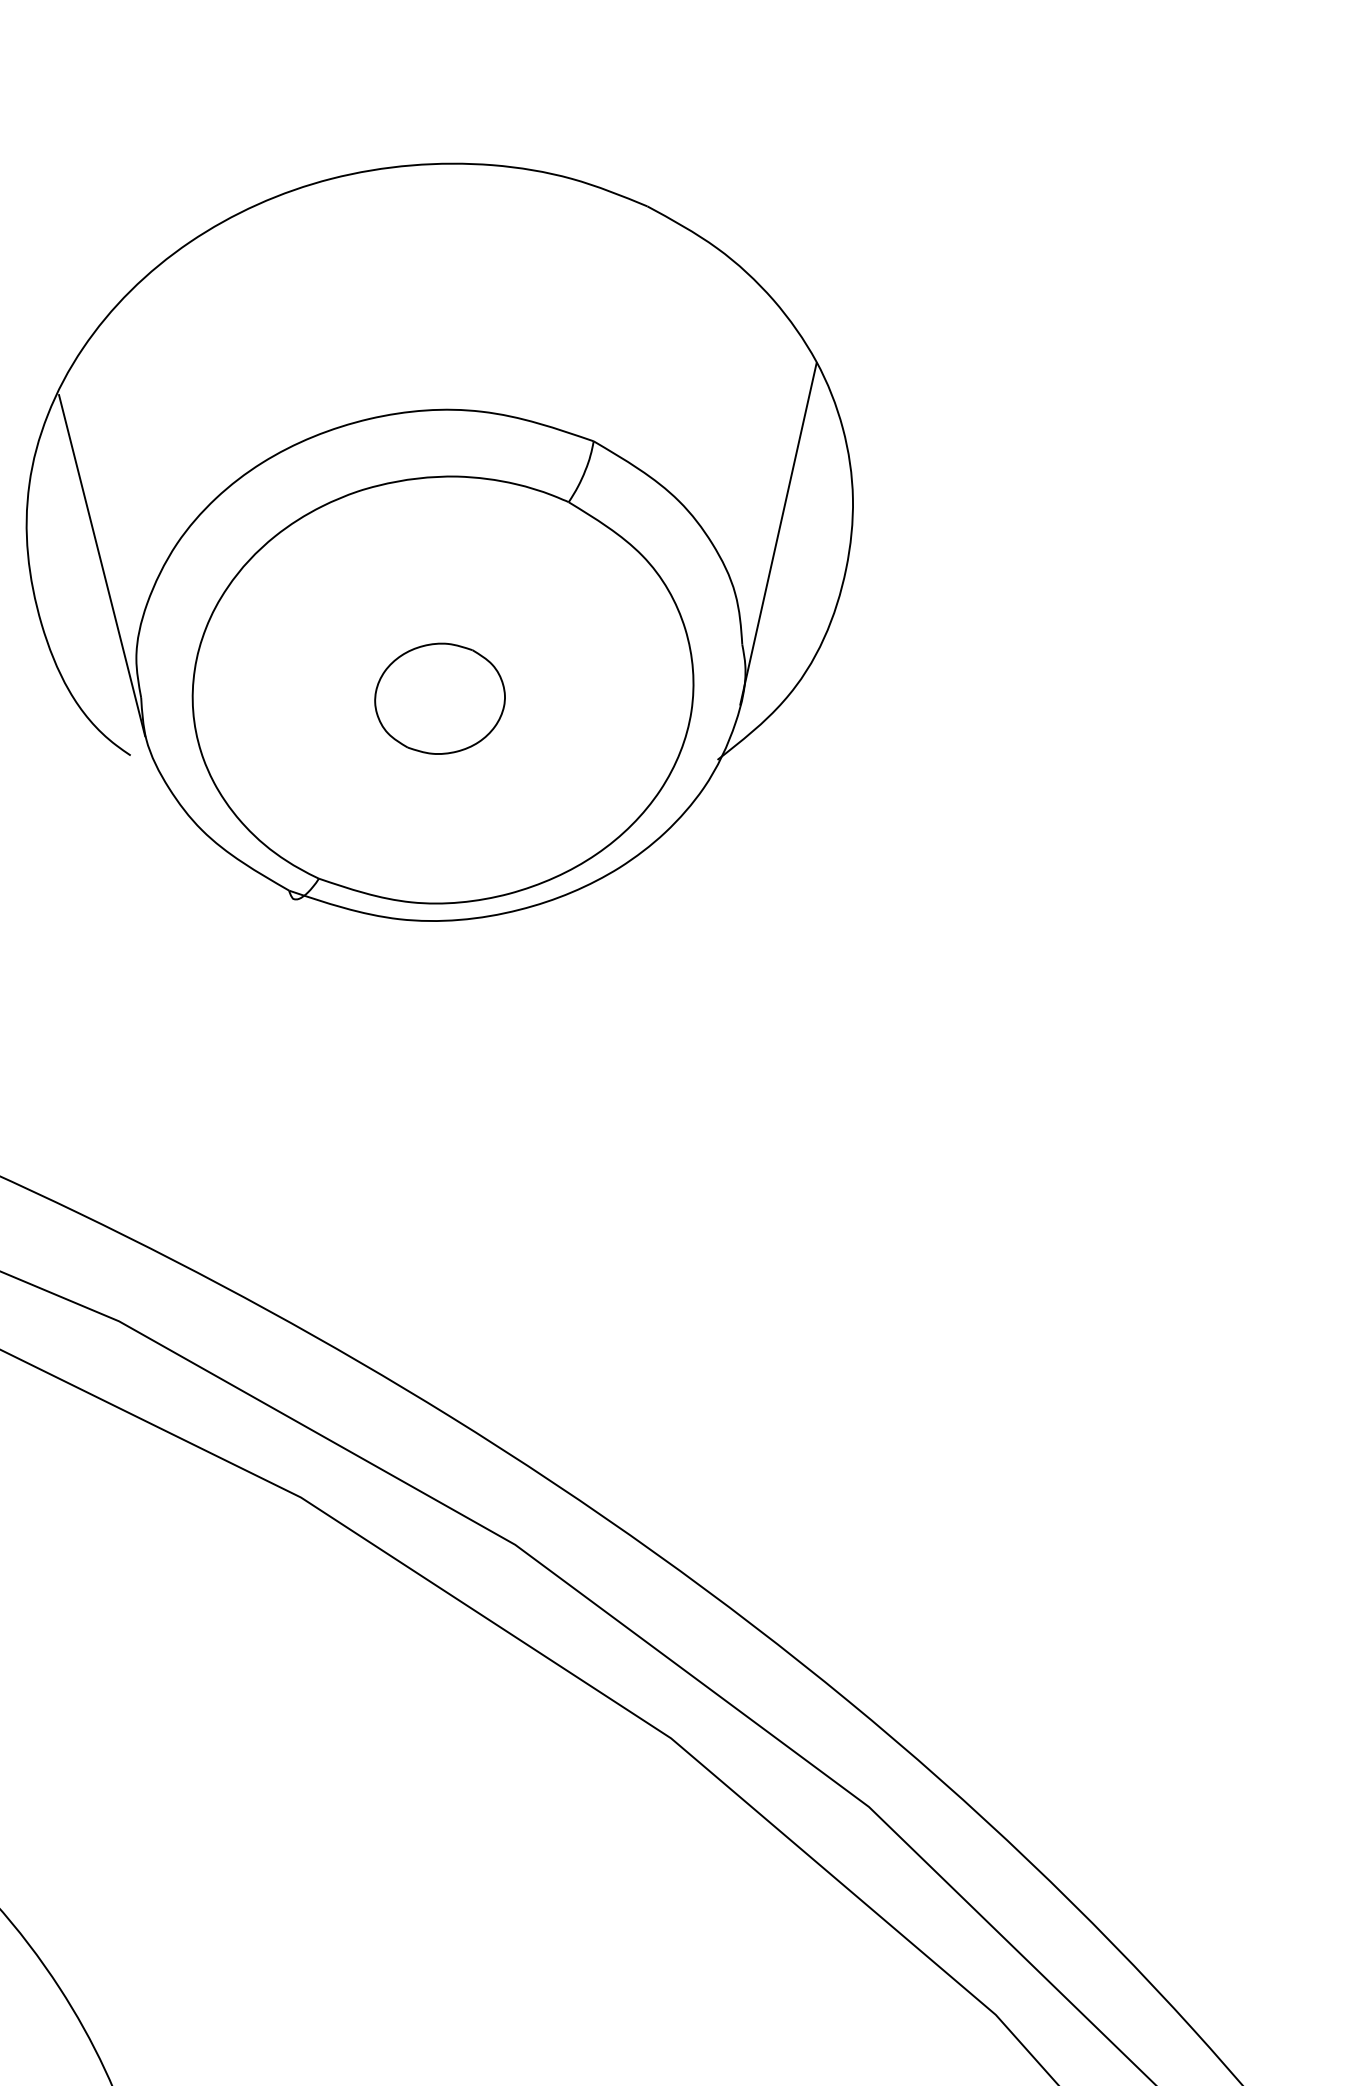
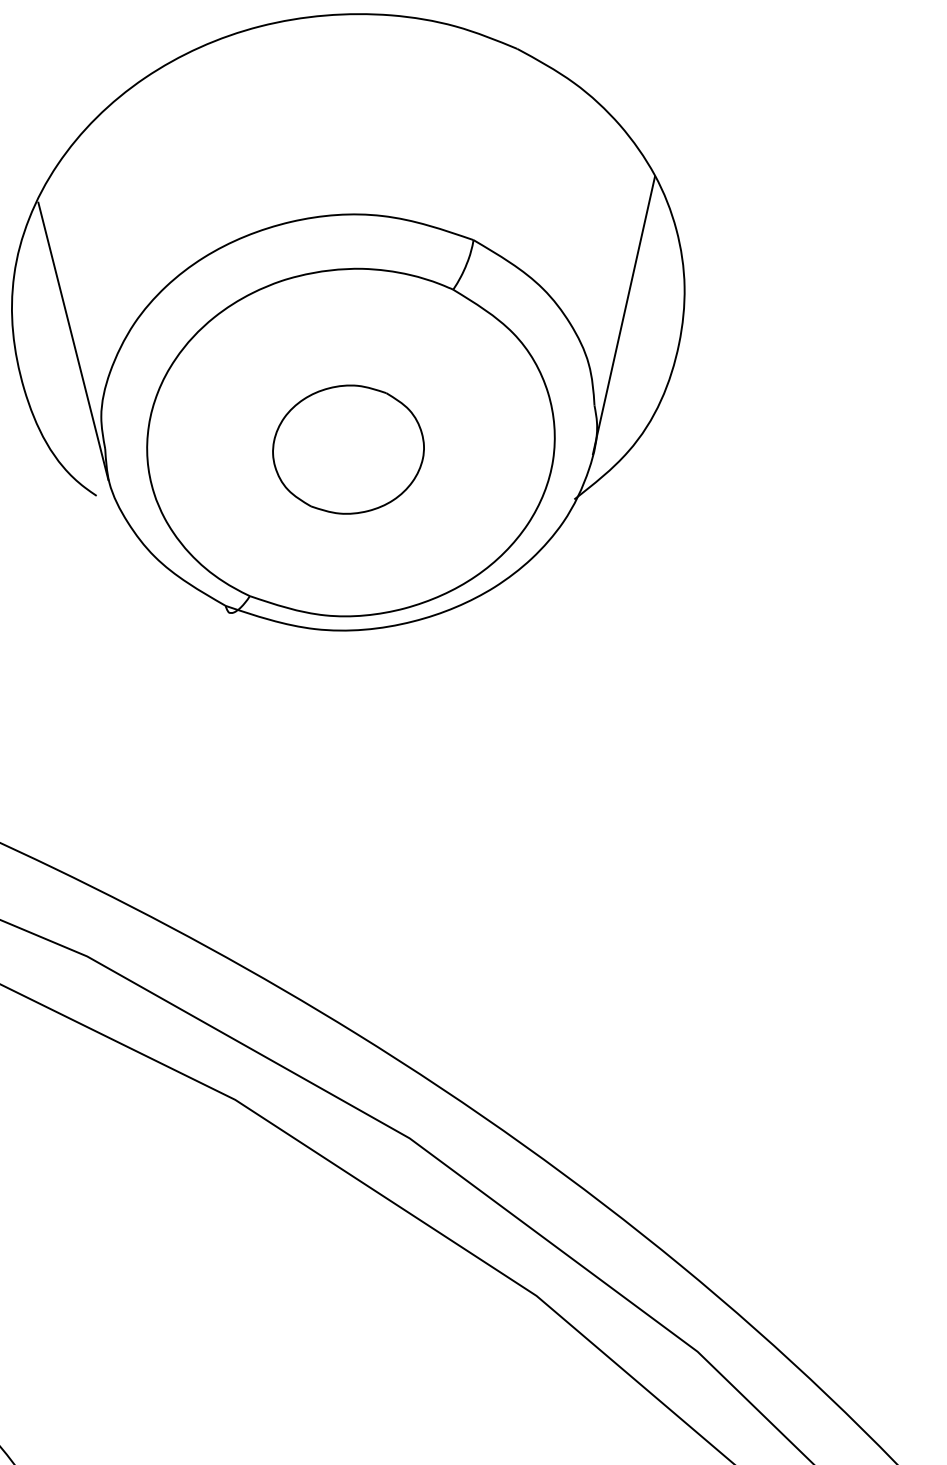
part: (439, 698) -> (348, 449), size x1.43

